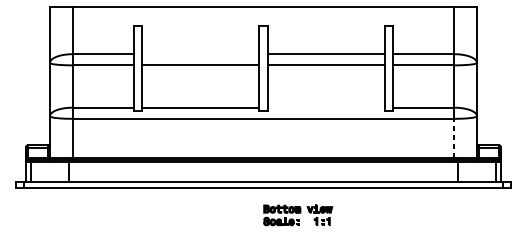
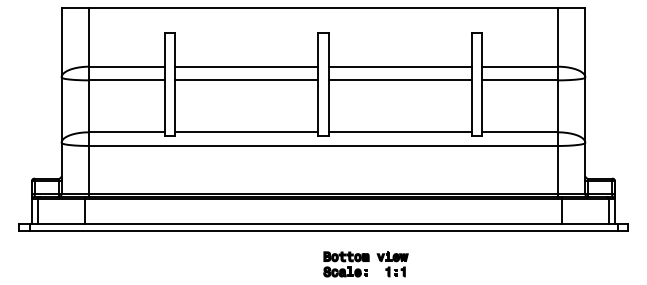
line: (200, 54) -> (246, 66), added
line: (326, 107) -> (400, 132), added
line: (454, 138) -> (557, 169), dashed -> solid

